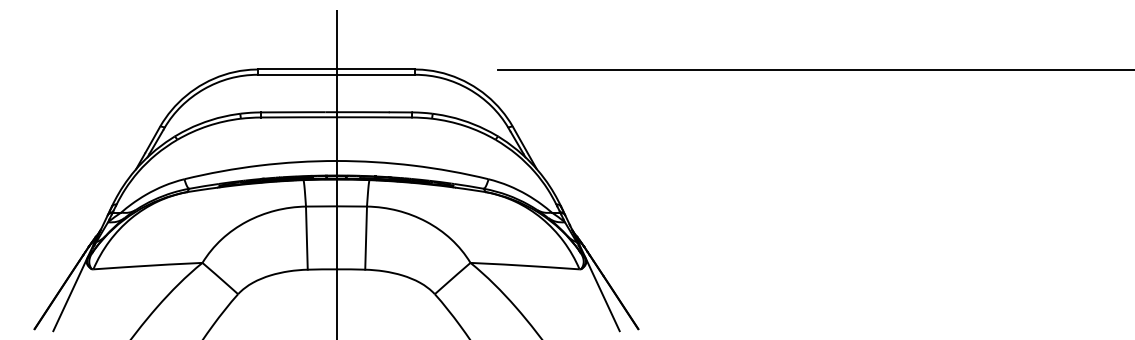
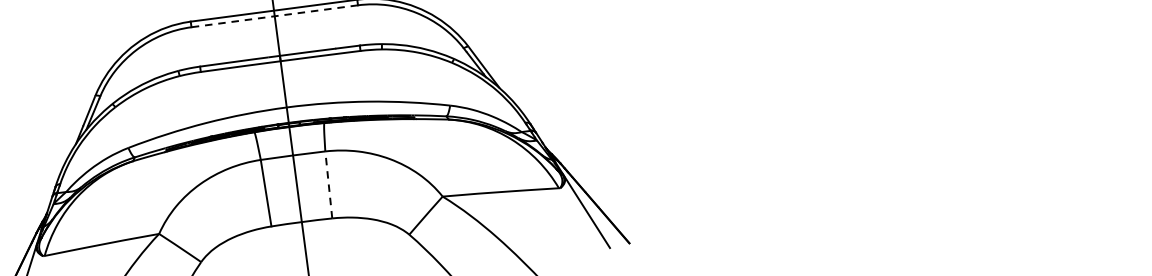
line: (336, 74) -> (274, 15), solid -> dashed
line: (366, 238) -> (329, 185), solid -> dashed

